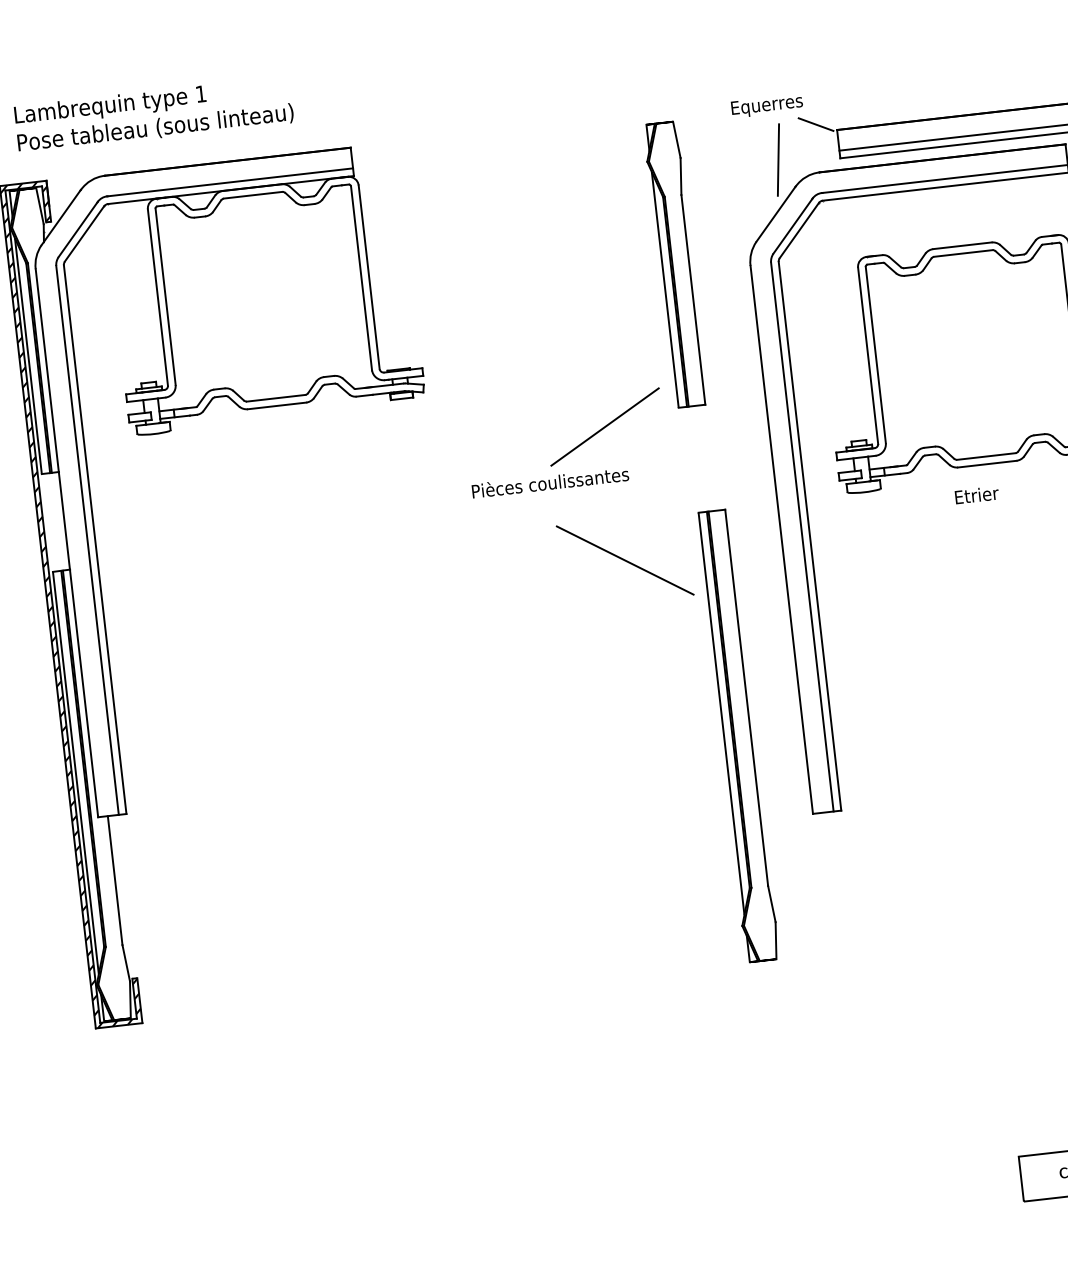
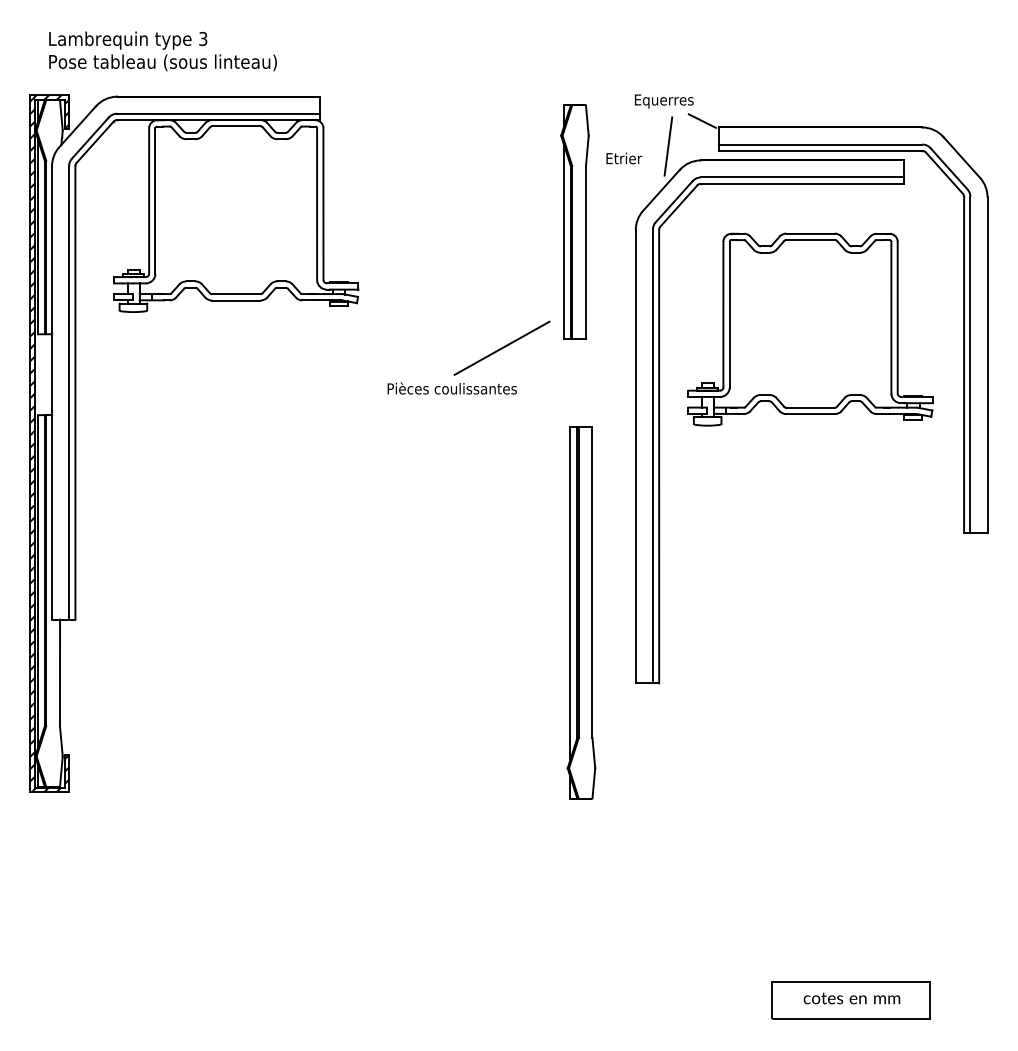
text: (201, 93) -> (203, 38), 1 -> 3
text: (977, 495) -> (624, 158), moved
line: (624, 559) -> (505, 458), removed

